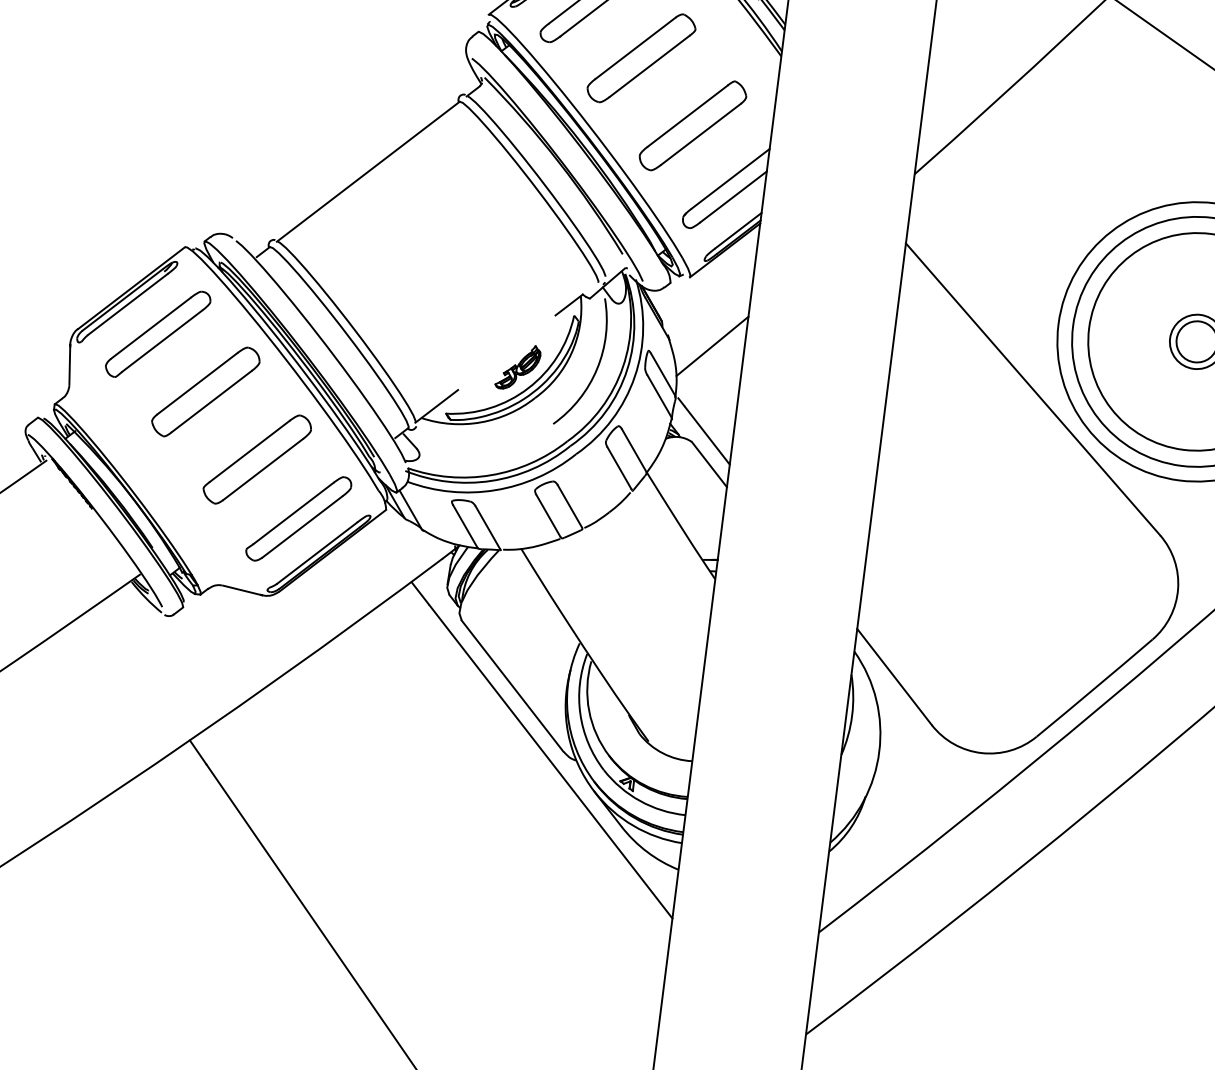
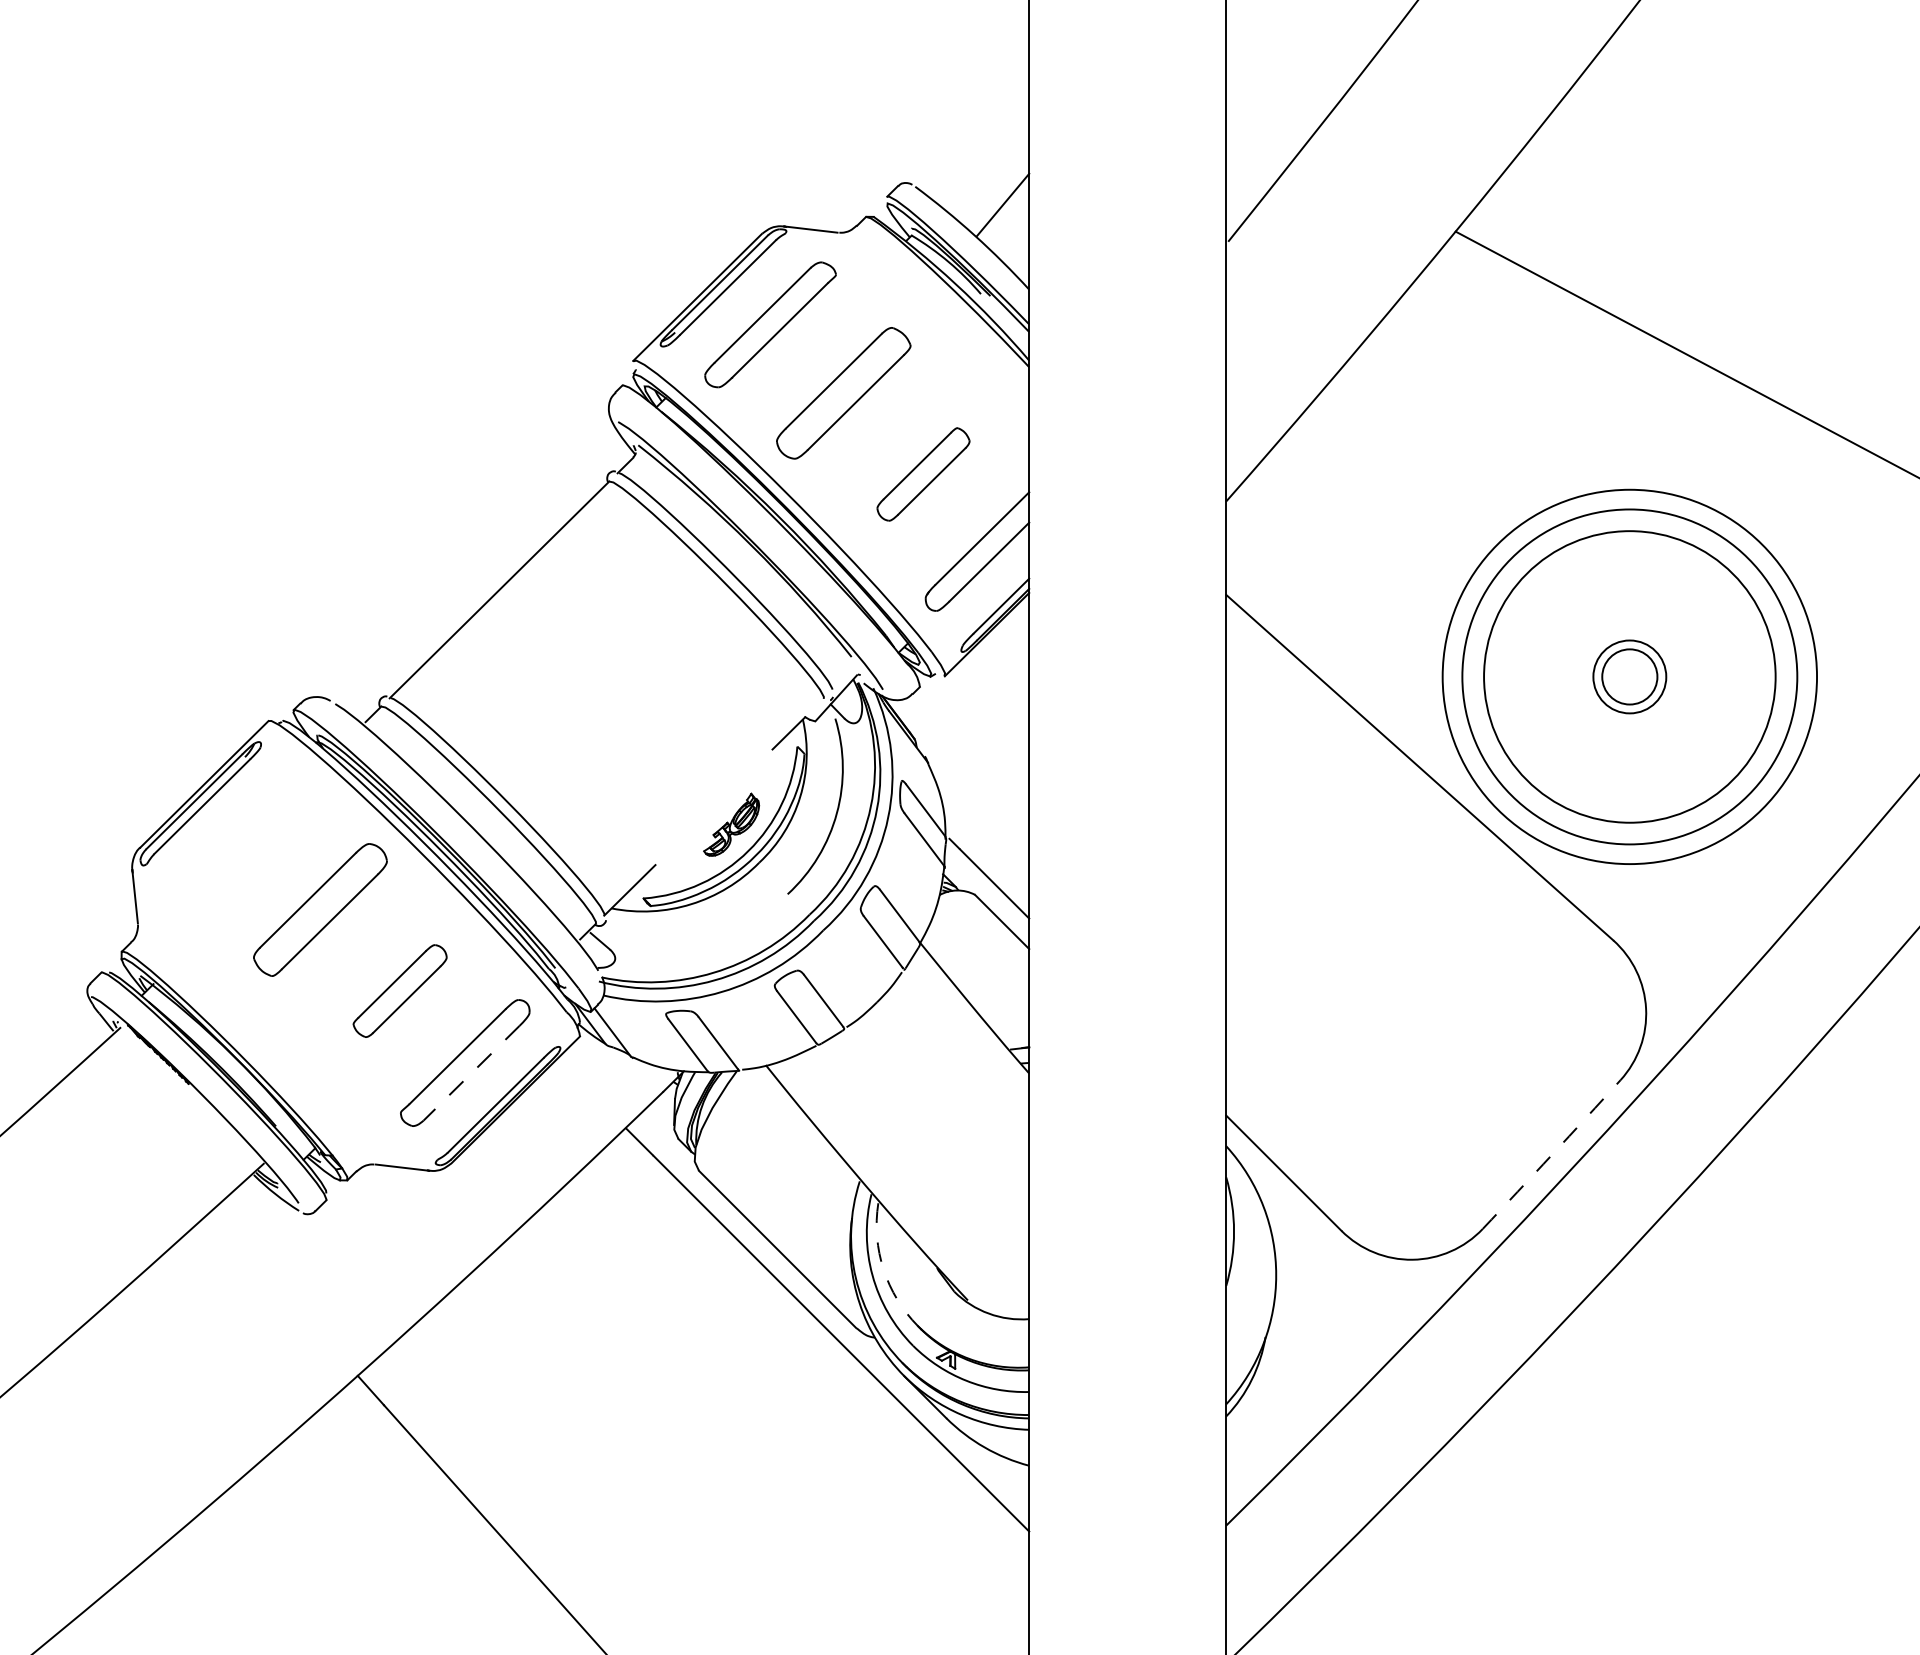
part: (693, 125) -> (923, 474), size x0.7
part: (158, 334) -> (247, 841), removed
line: (712, 345) -> (986, 763), removed
part: (256, 458) -> (399, 990), size x0.7
line: (302, 527) -> (471, 1073), solid -> dashed
arc: (1095, 688) -> (1552, 1154), solid -> dashed
arc: (589, 710) -> (883, 1269), solid -> dashed

